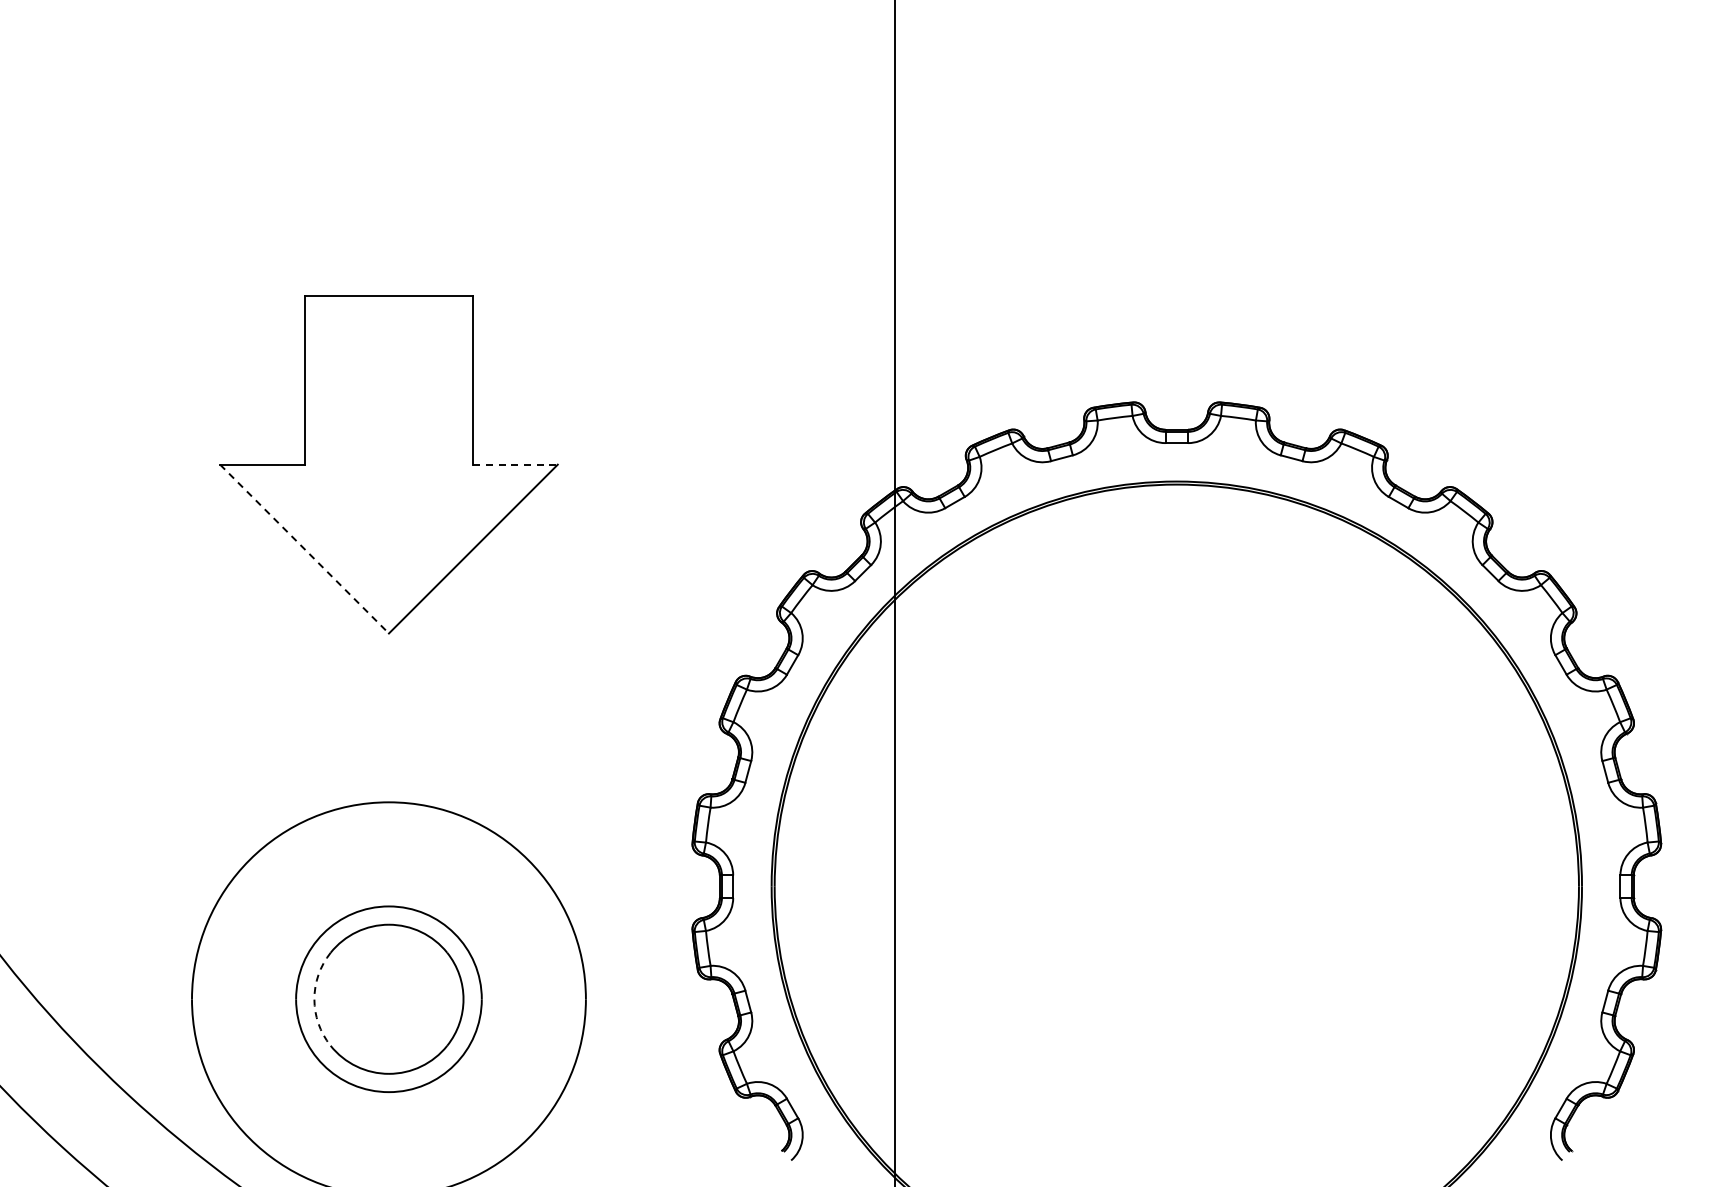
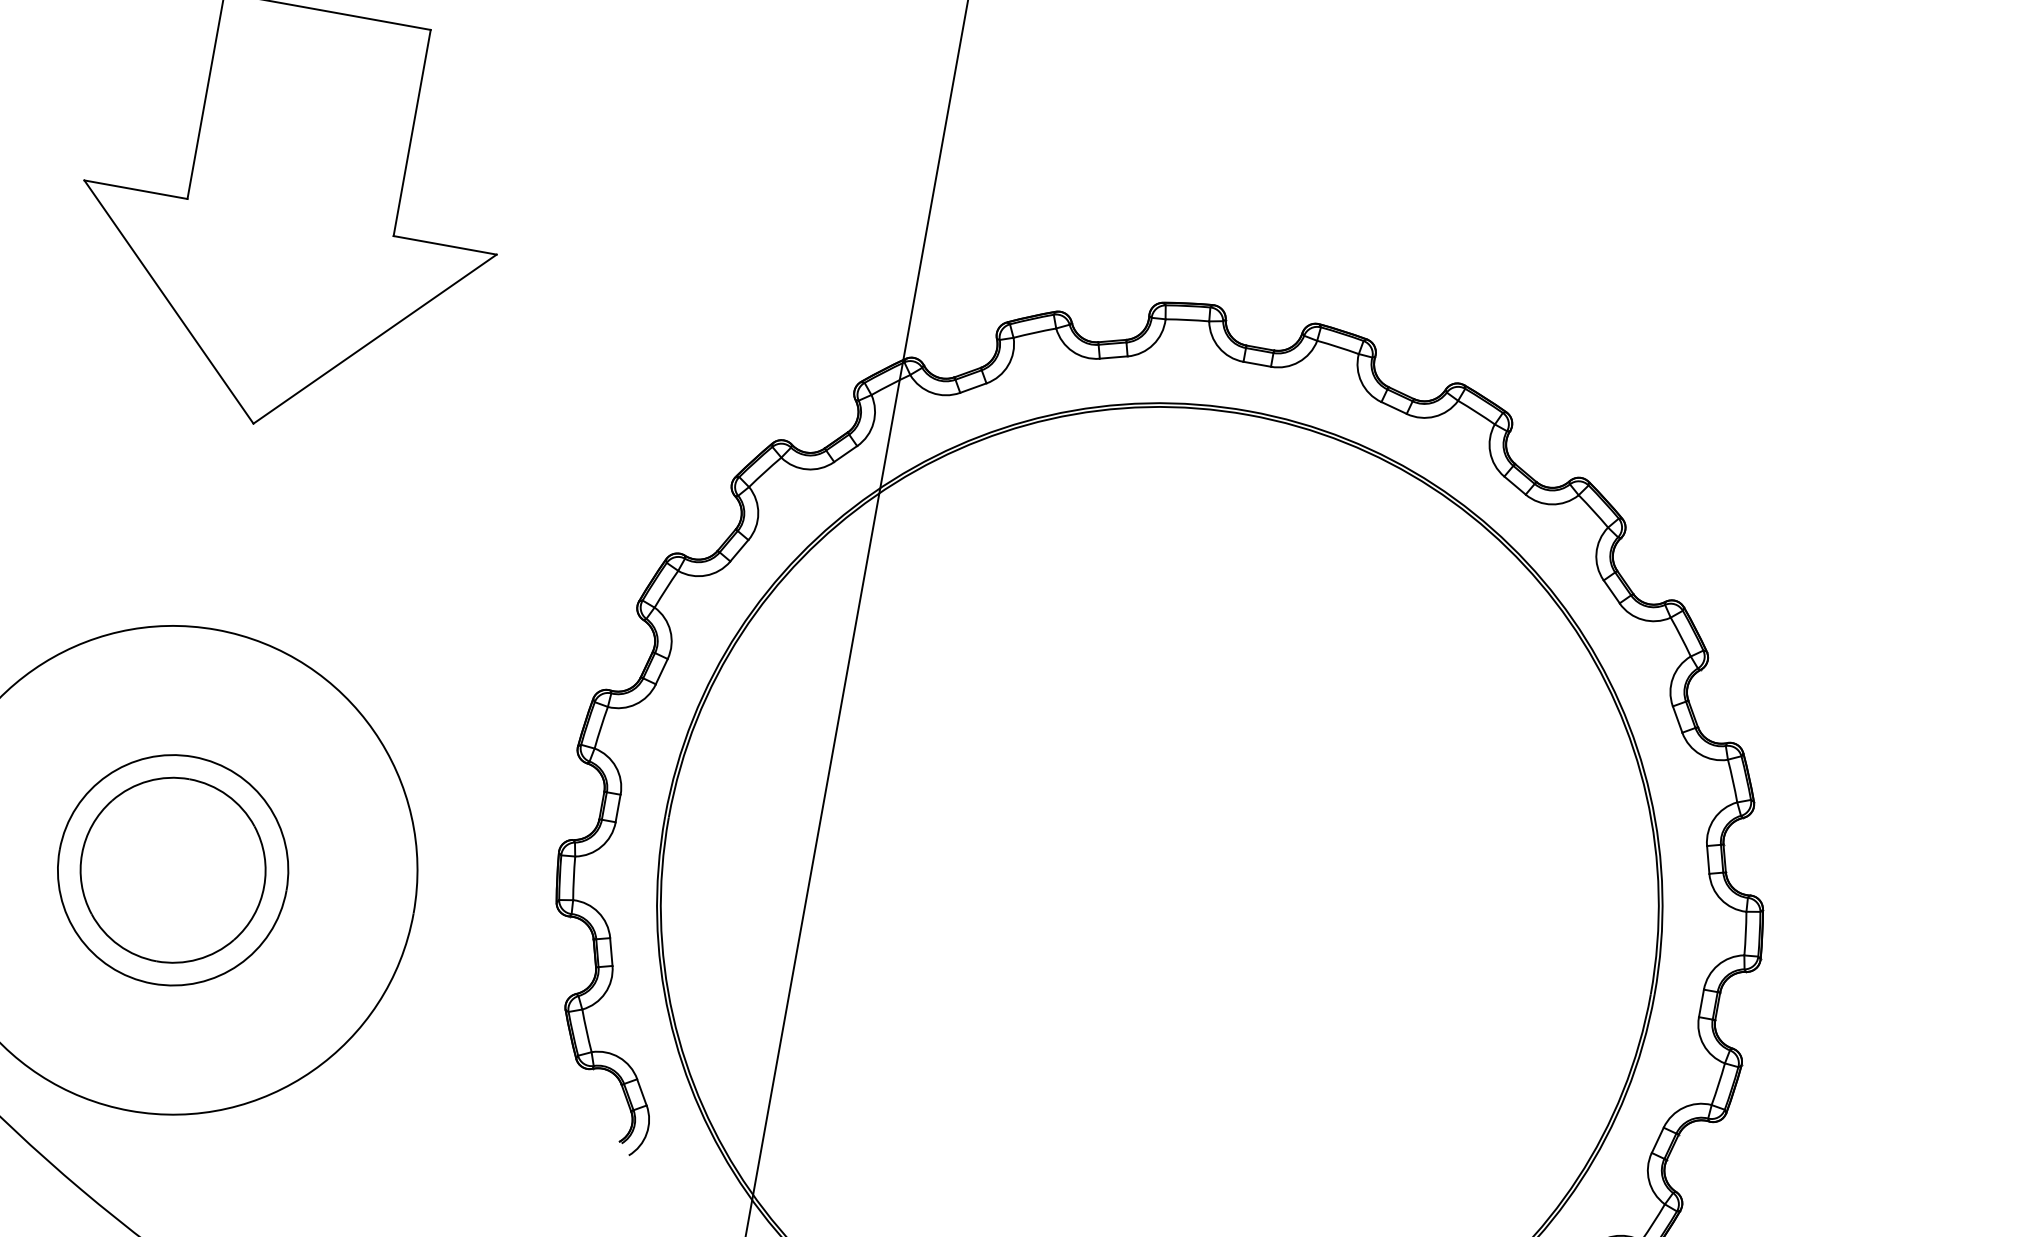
line: (516, 464) -> (446, 245), dashed -> solid
line: (304, 549) -> (168, 302), dashed -> solid
arc: (314, 999) -> (82, 854), dashed -> solid

